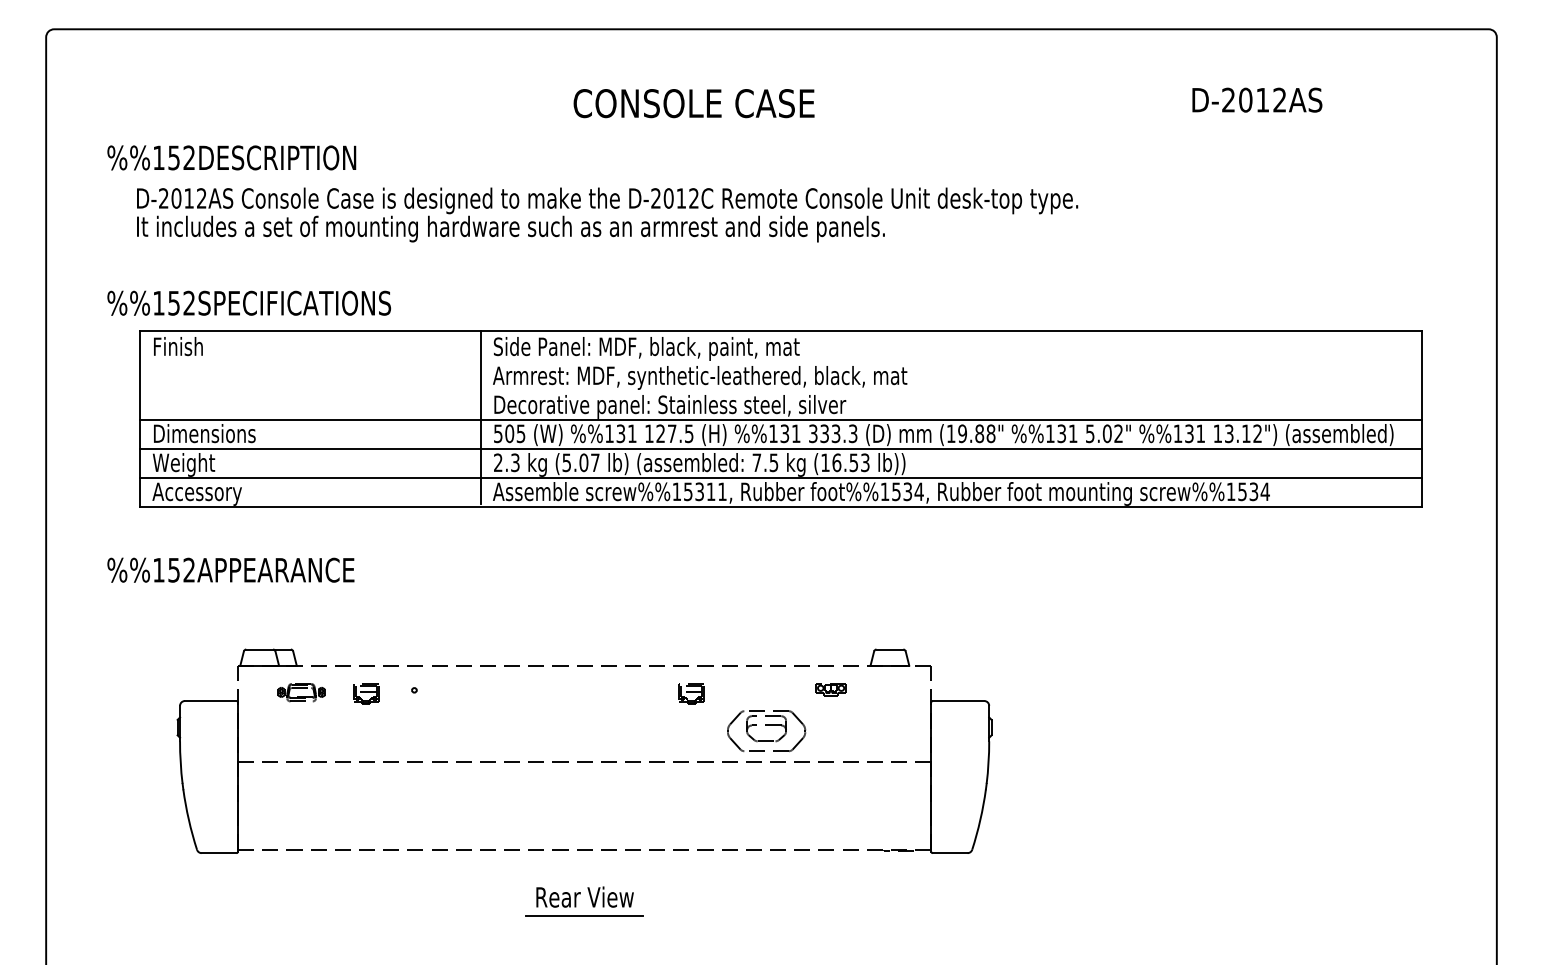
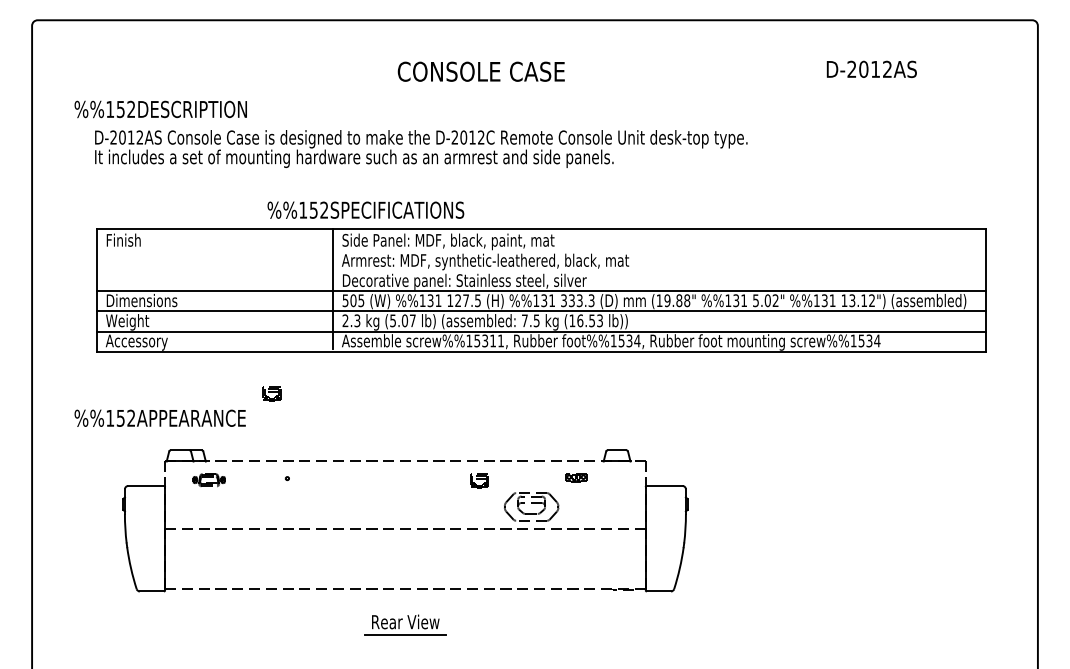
text: (248, 302) -> (365, 209), moved
text: (229, 569) -> (159, 417), moved
part: (365, 693) -> (271, 393), moved

